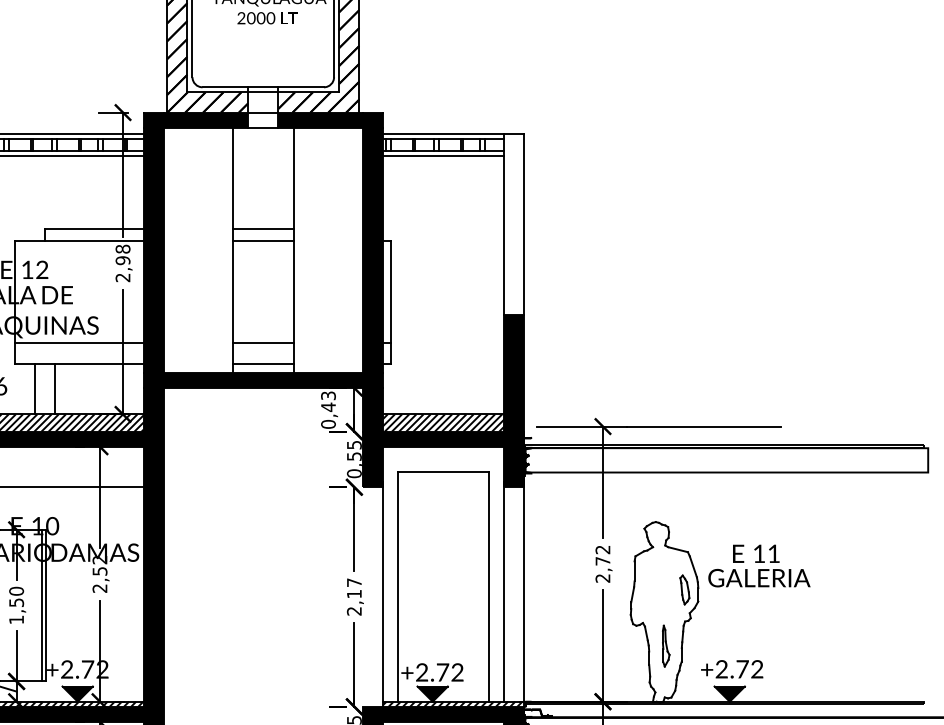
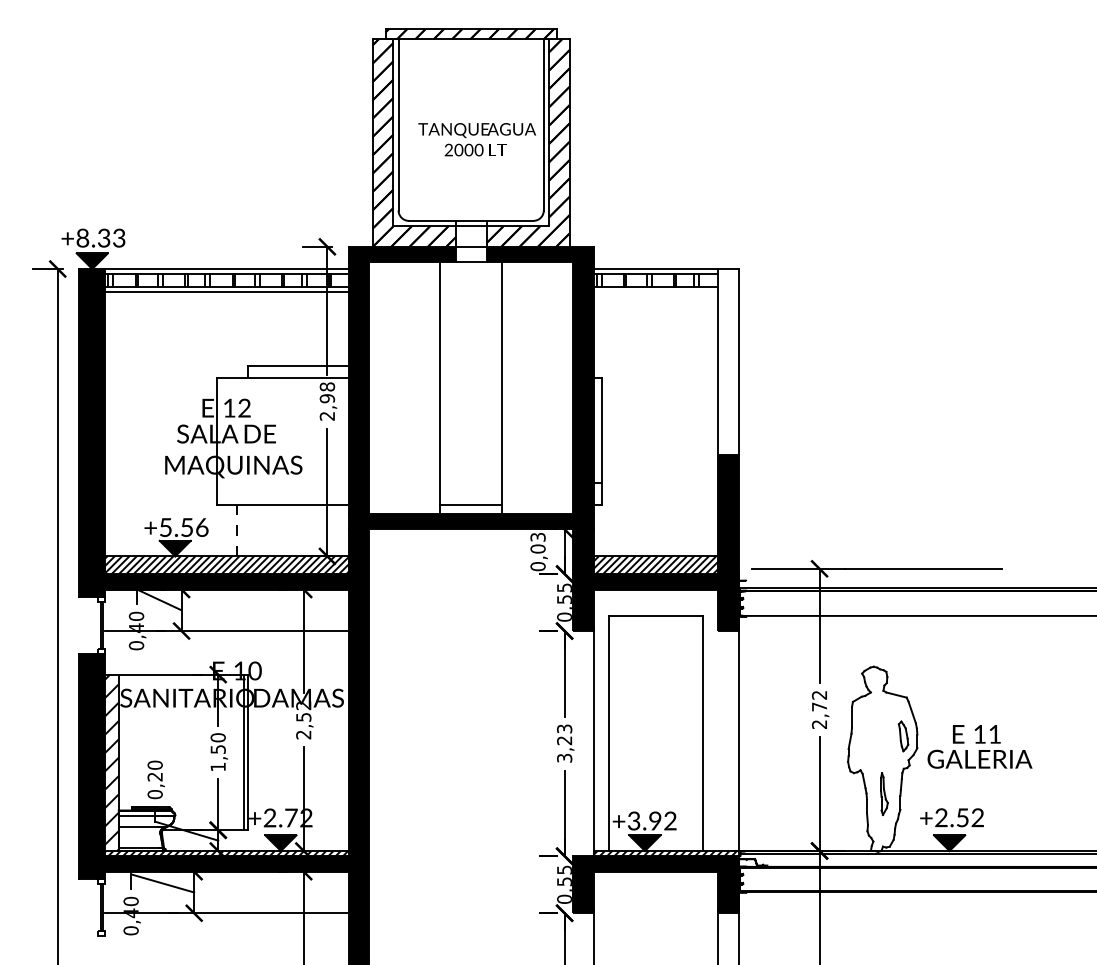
line: (442, 156) -> (655, 291), removed
line: (263, 229) -> (471, 366), removed
line: (263, 240) -> (471, 378), removed
line: (79, 343) -> (282, 483), removed
line: (263, 343) -> (471, 483), removed
line: (35, 389) -> (237, 530), solid -> dashed
line: (55, 389) -> (258, 530), removed
text: (327, 406) -> (537, 548), 0,43 -> 0,03
text: (758, 565) -> (979, 746), moved
line: (504, 591) -> (718, 737), removed
text: (354, 596) -> (564, 743), 2,17 -> 3,23
text: (742, 669) -> (962, 817), +2.72 -> +2.52
text: (432, 671) -> (644, 820), +2.72 -> +3.92

